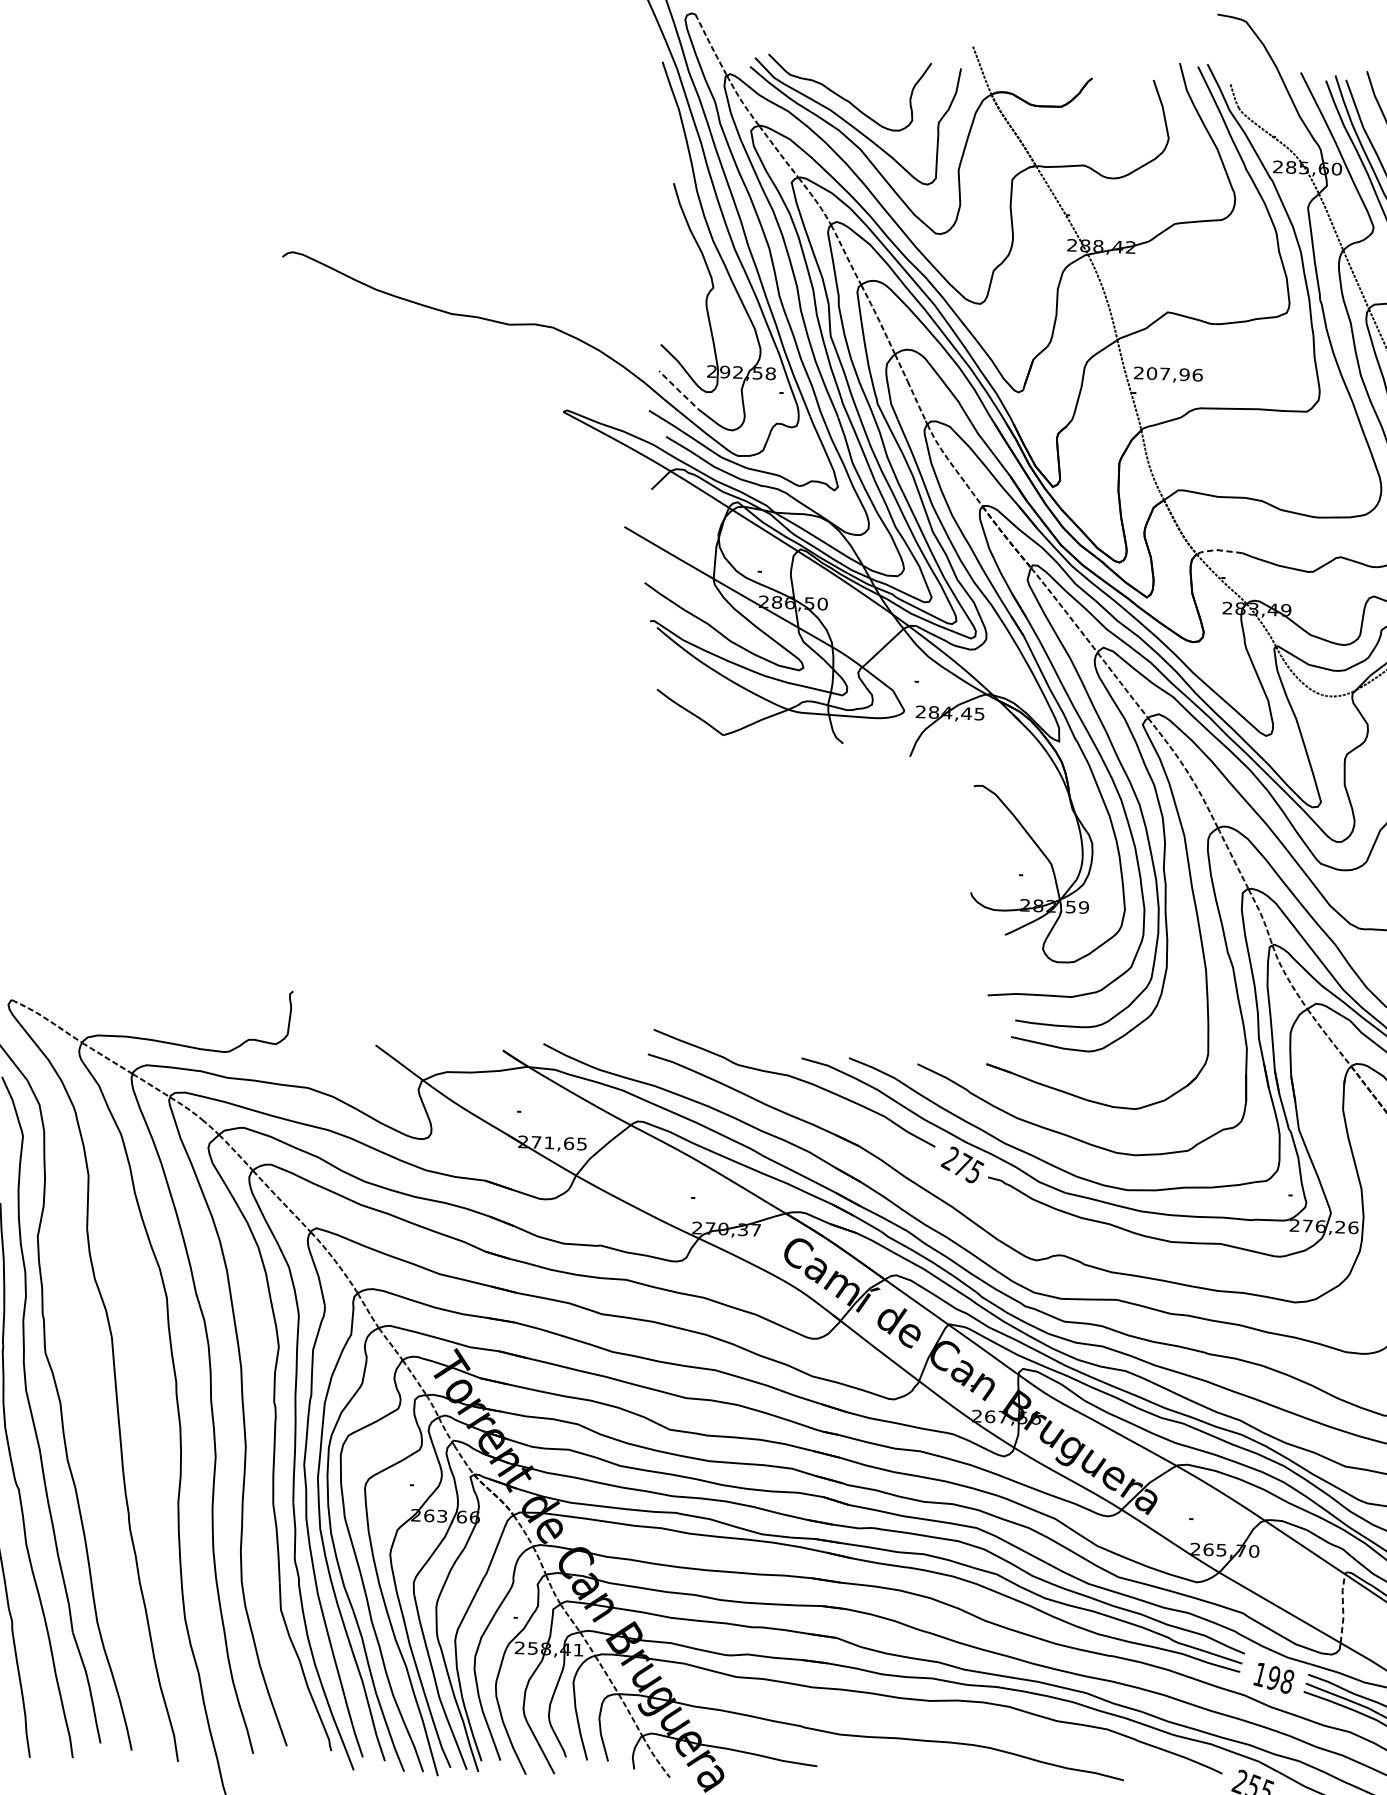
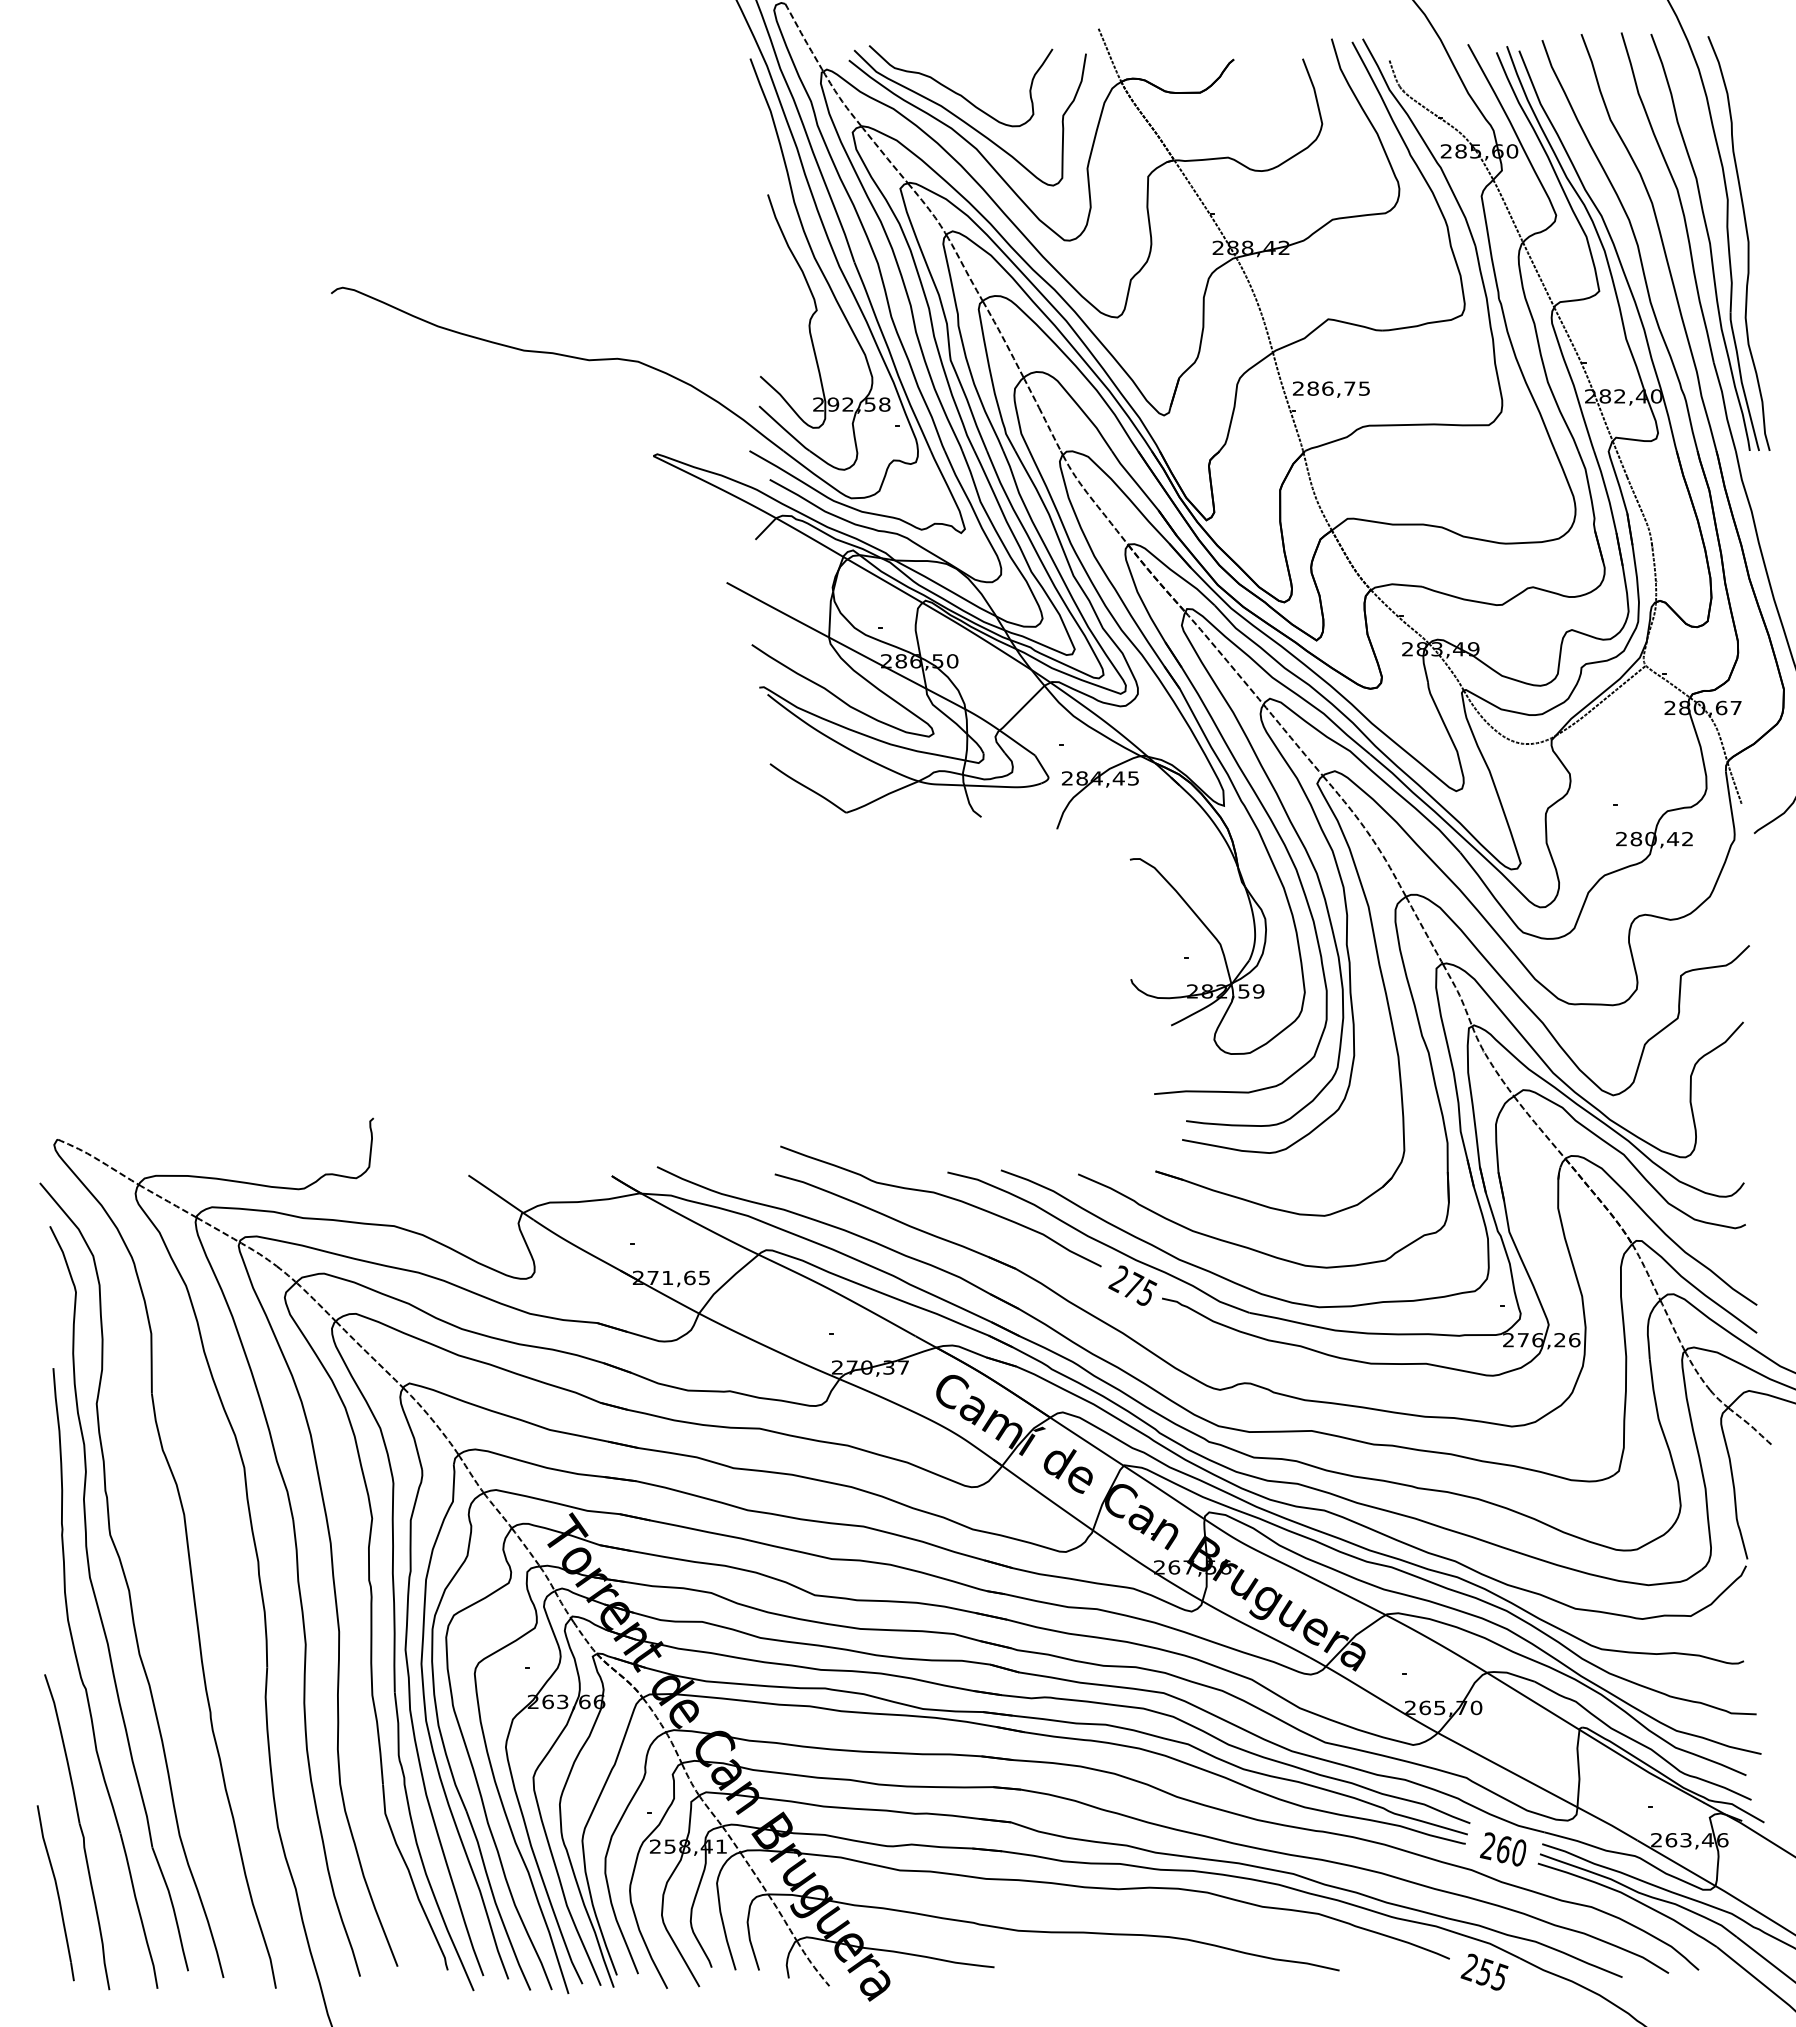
text: (1174, 374) -> (1338, 388), 207,96 -> 286,75
line: (680, 392) -> (784, 429), dashed -> solid
line: (1217, 550) -> (1394, 584), dashed -> solid
line: (1342, 1608) -> (1578, 1768), dashed -> solid
text: (1272, 1678) -> (1502, 1849), 198 -> 260

